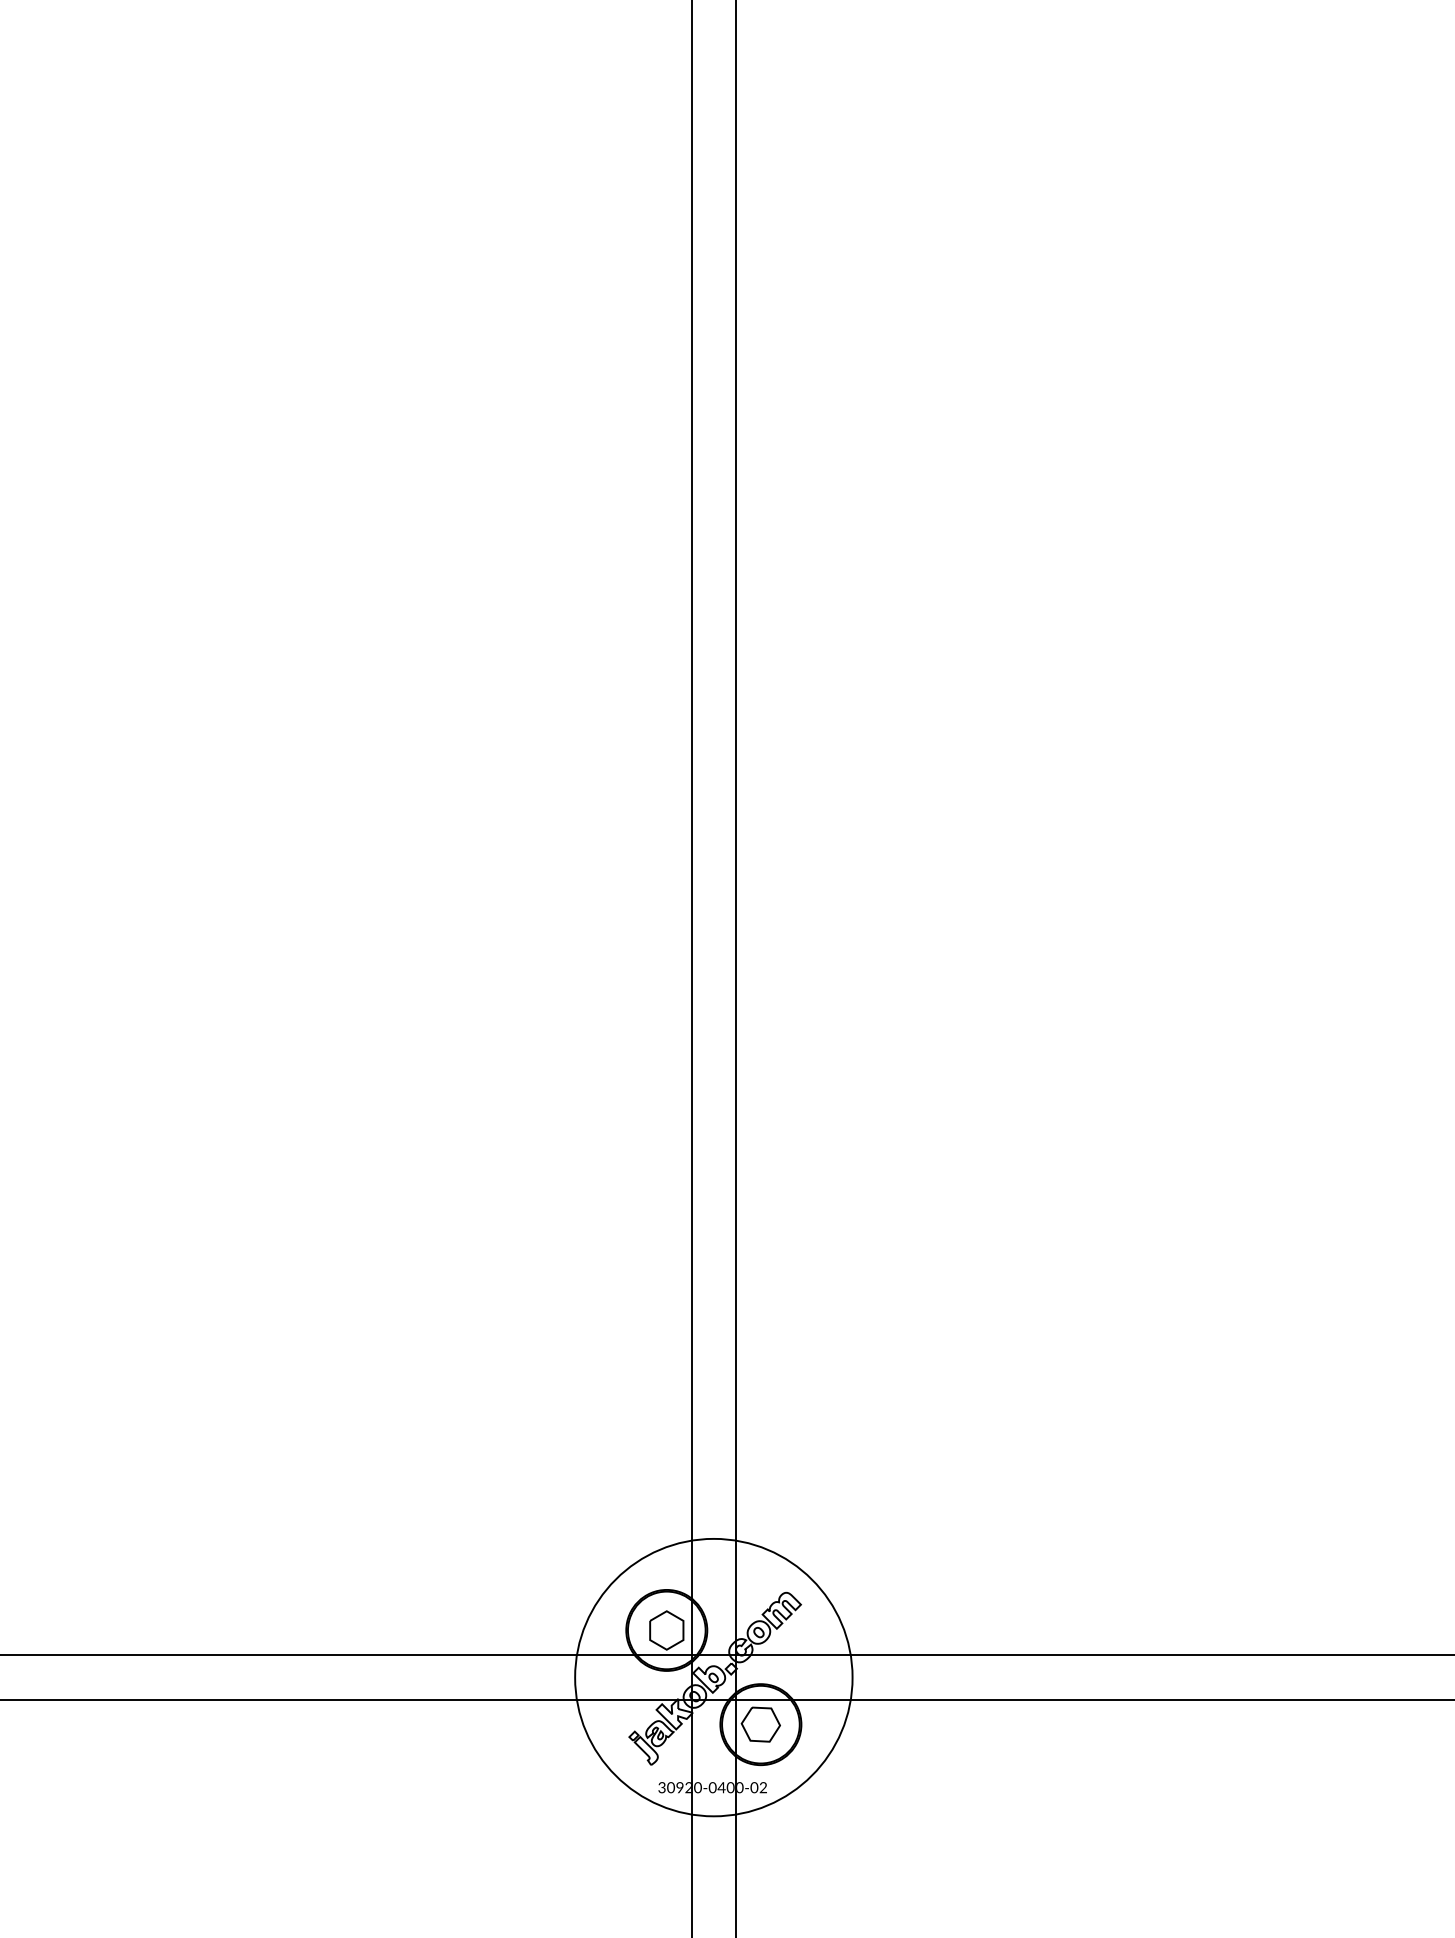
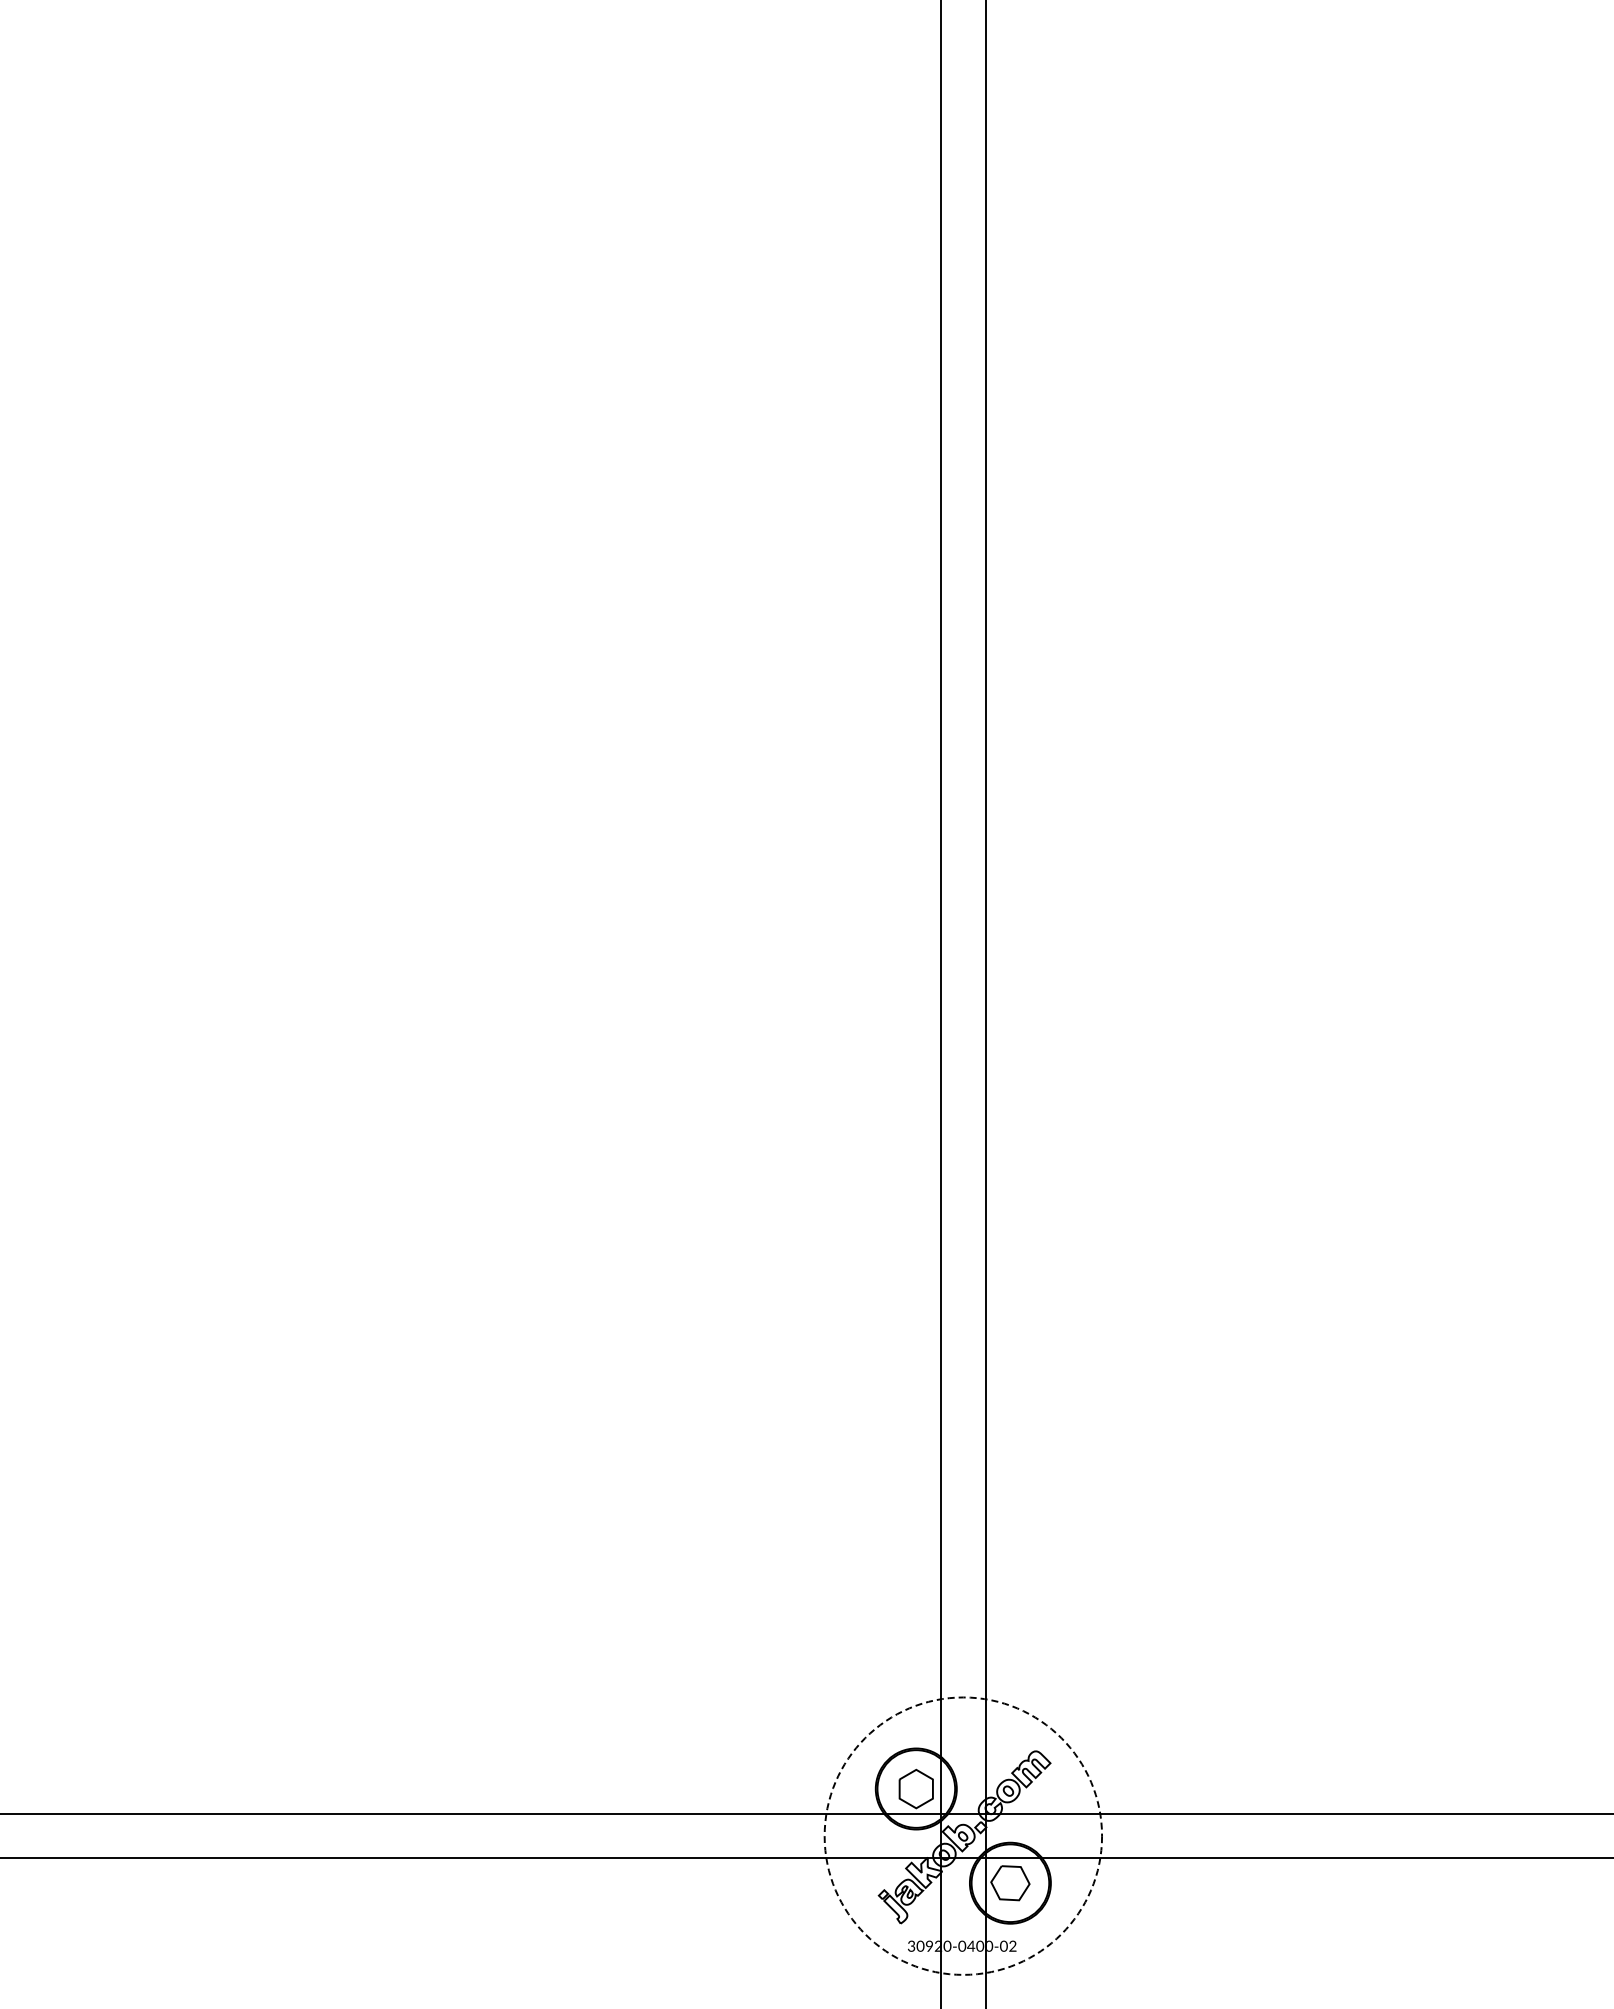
circle: (714, 1676) -> (963, 1835), solid -> dashed

